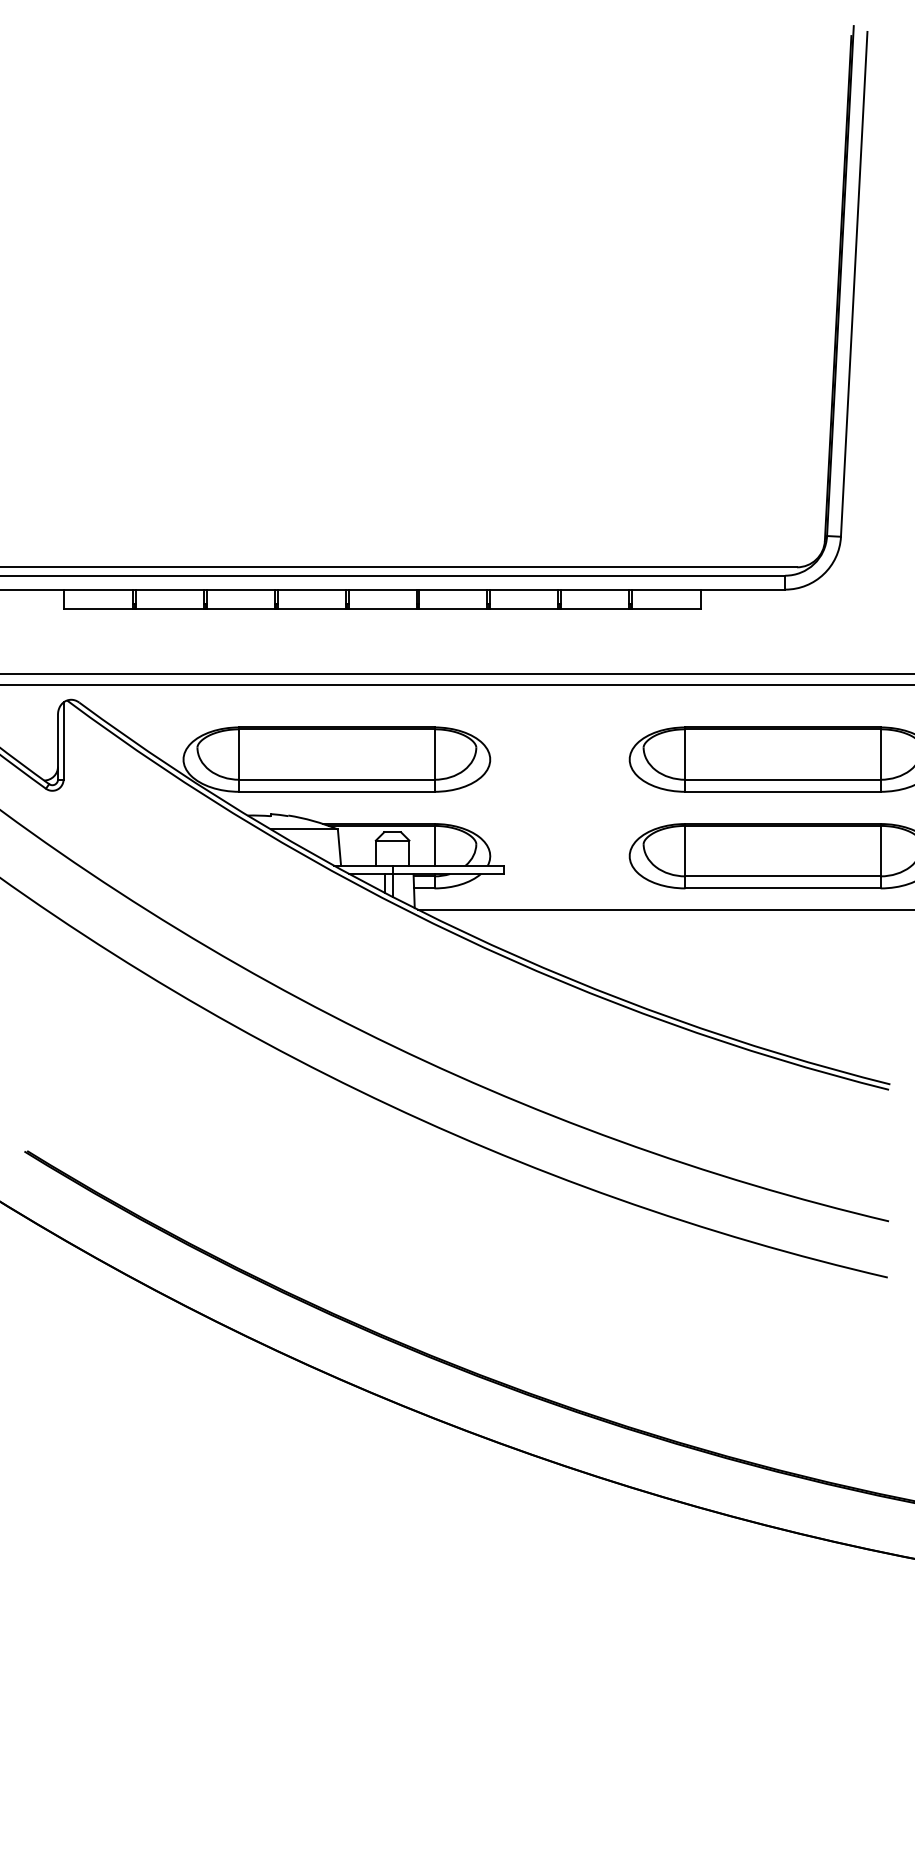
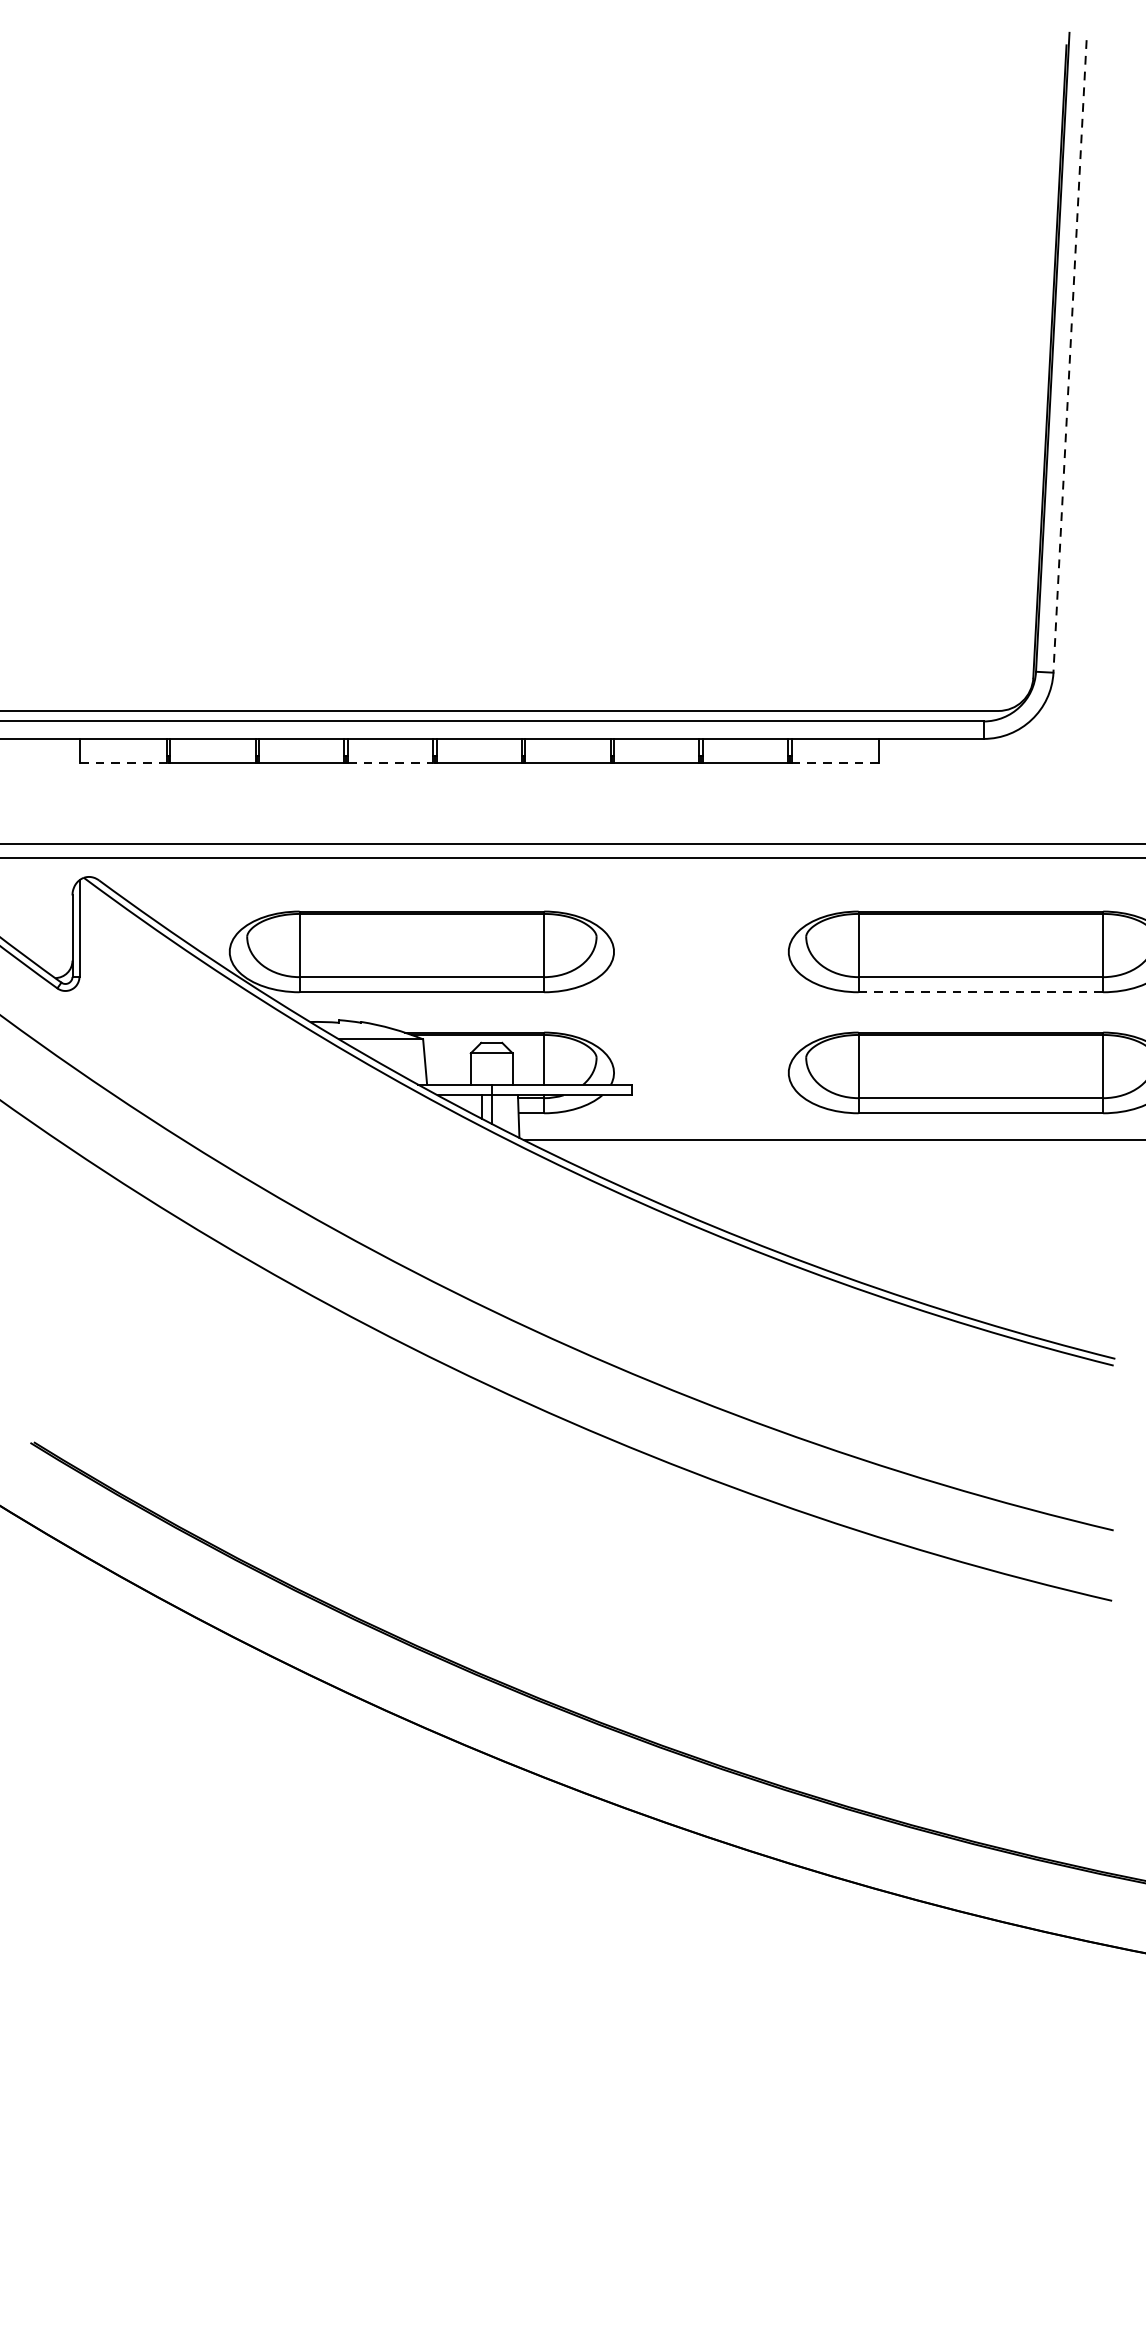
line: (854, 284) -> (1070, 356), solid -> dashed
line: (98, 609) -> (123, 763), solid -> dashed
line: (312, 609) -> (391, 763), solid -> dashed
line: (666, 609) -> (834, 763), solid -> dashed
line: (783, 791) -> (981, 991), solid -> dashed

